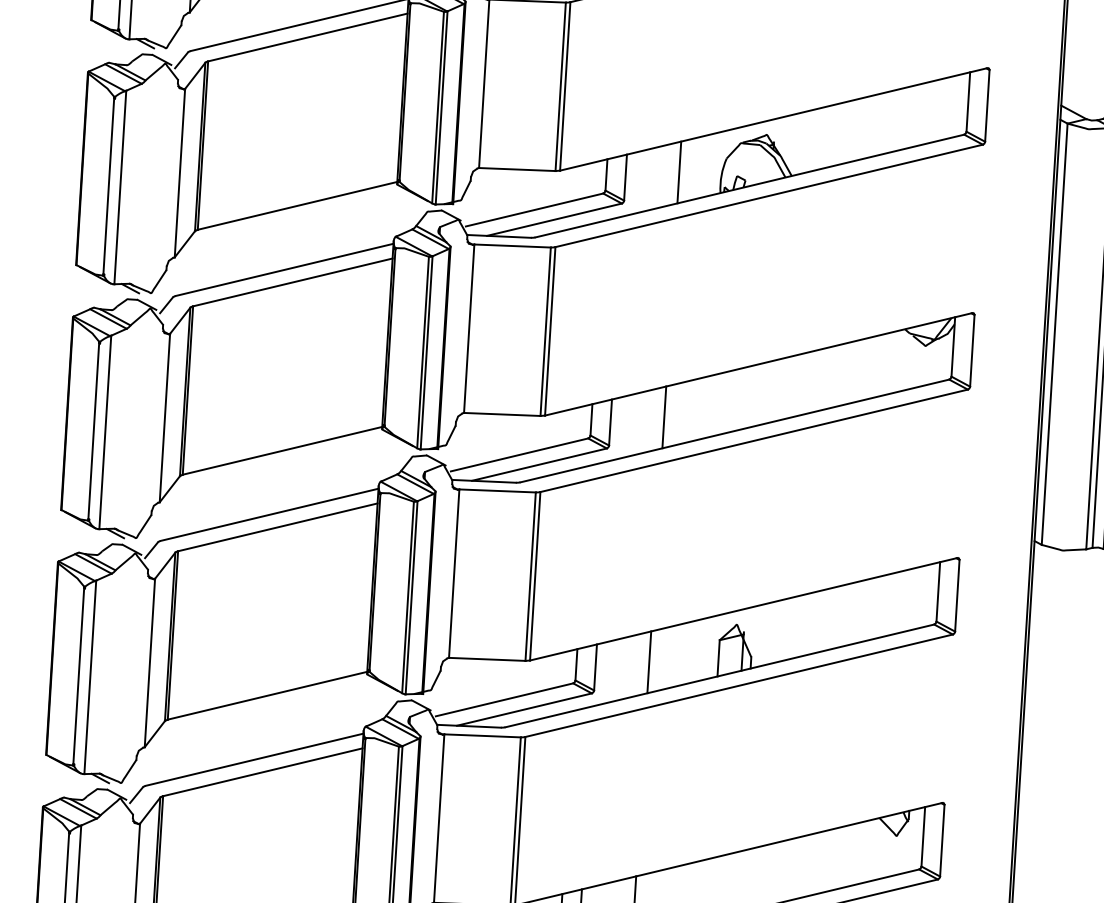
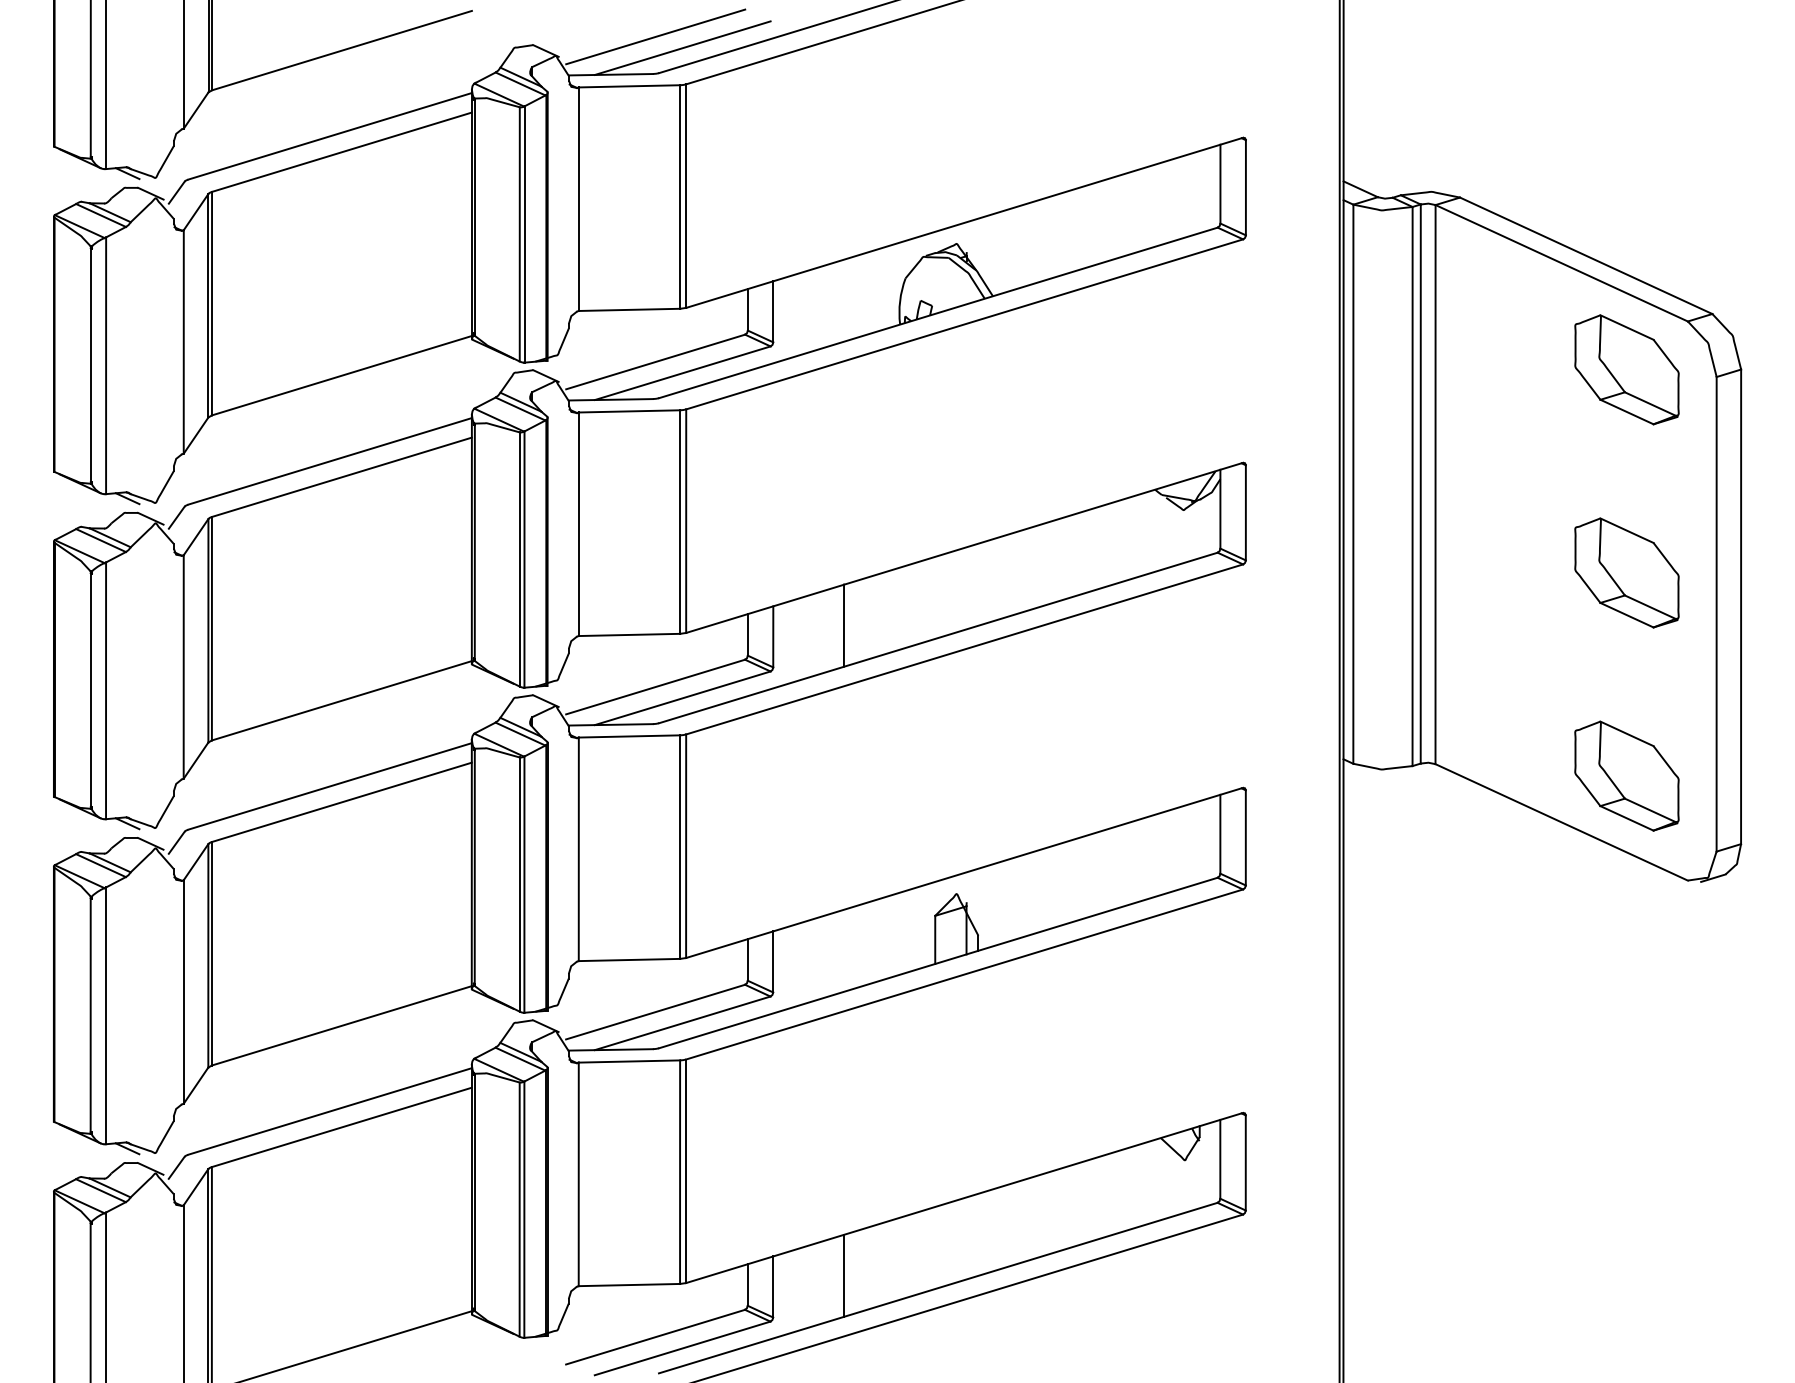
line: (679, 172) -> (844, 300), removed
line: (648, 662) -> (843, 950), removed

